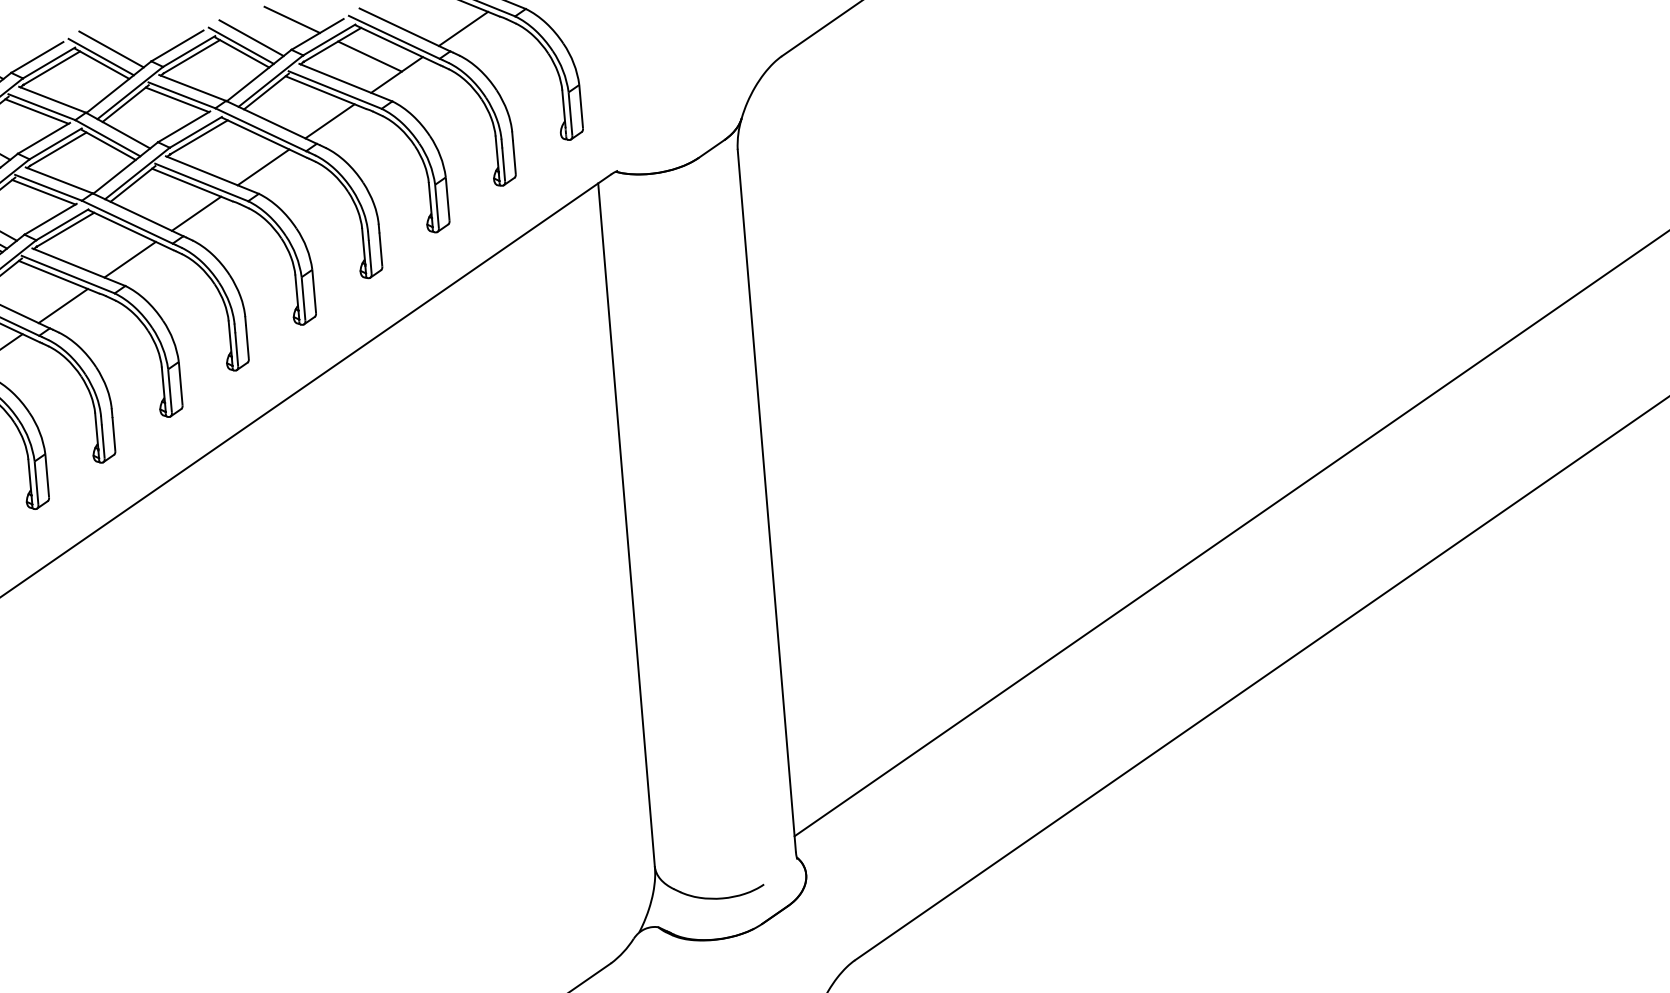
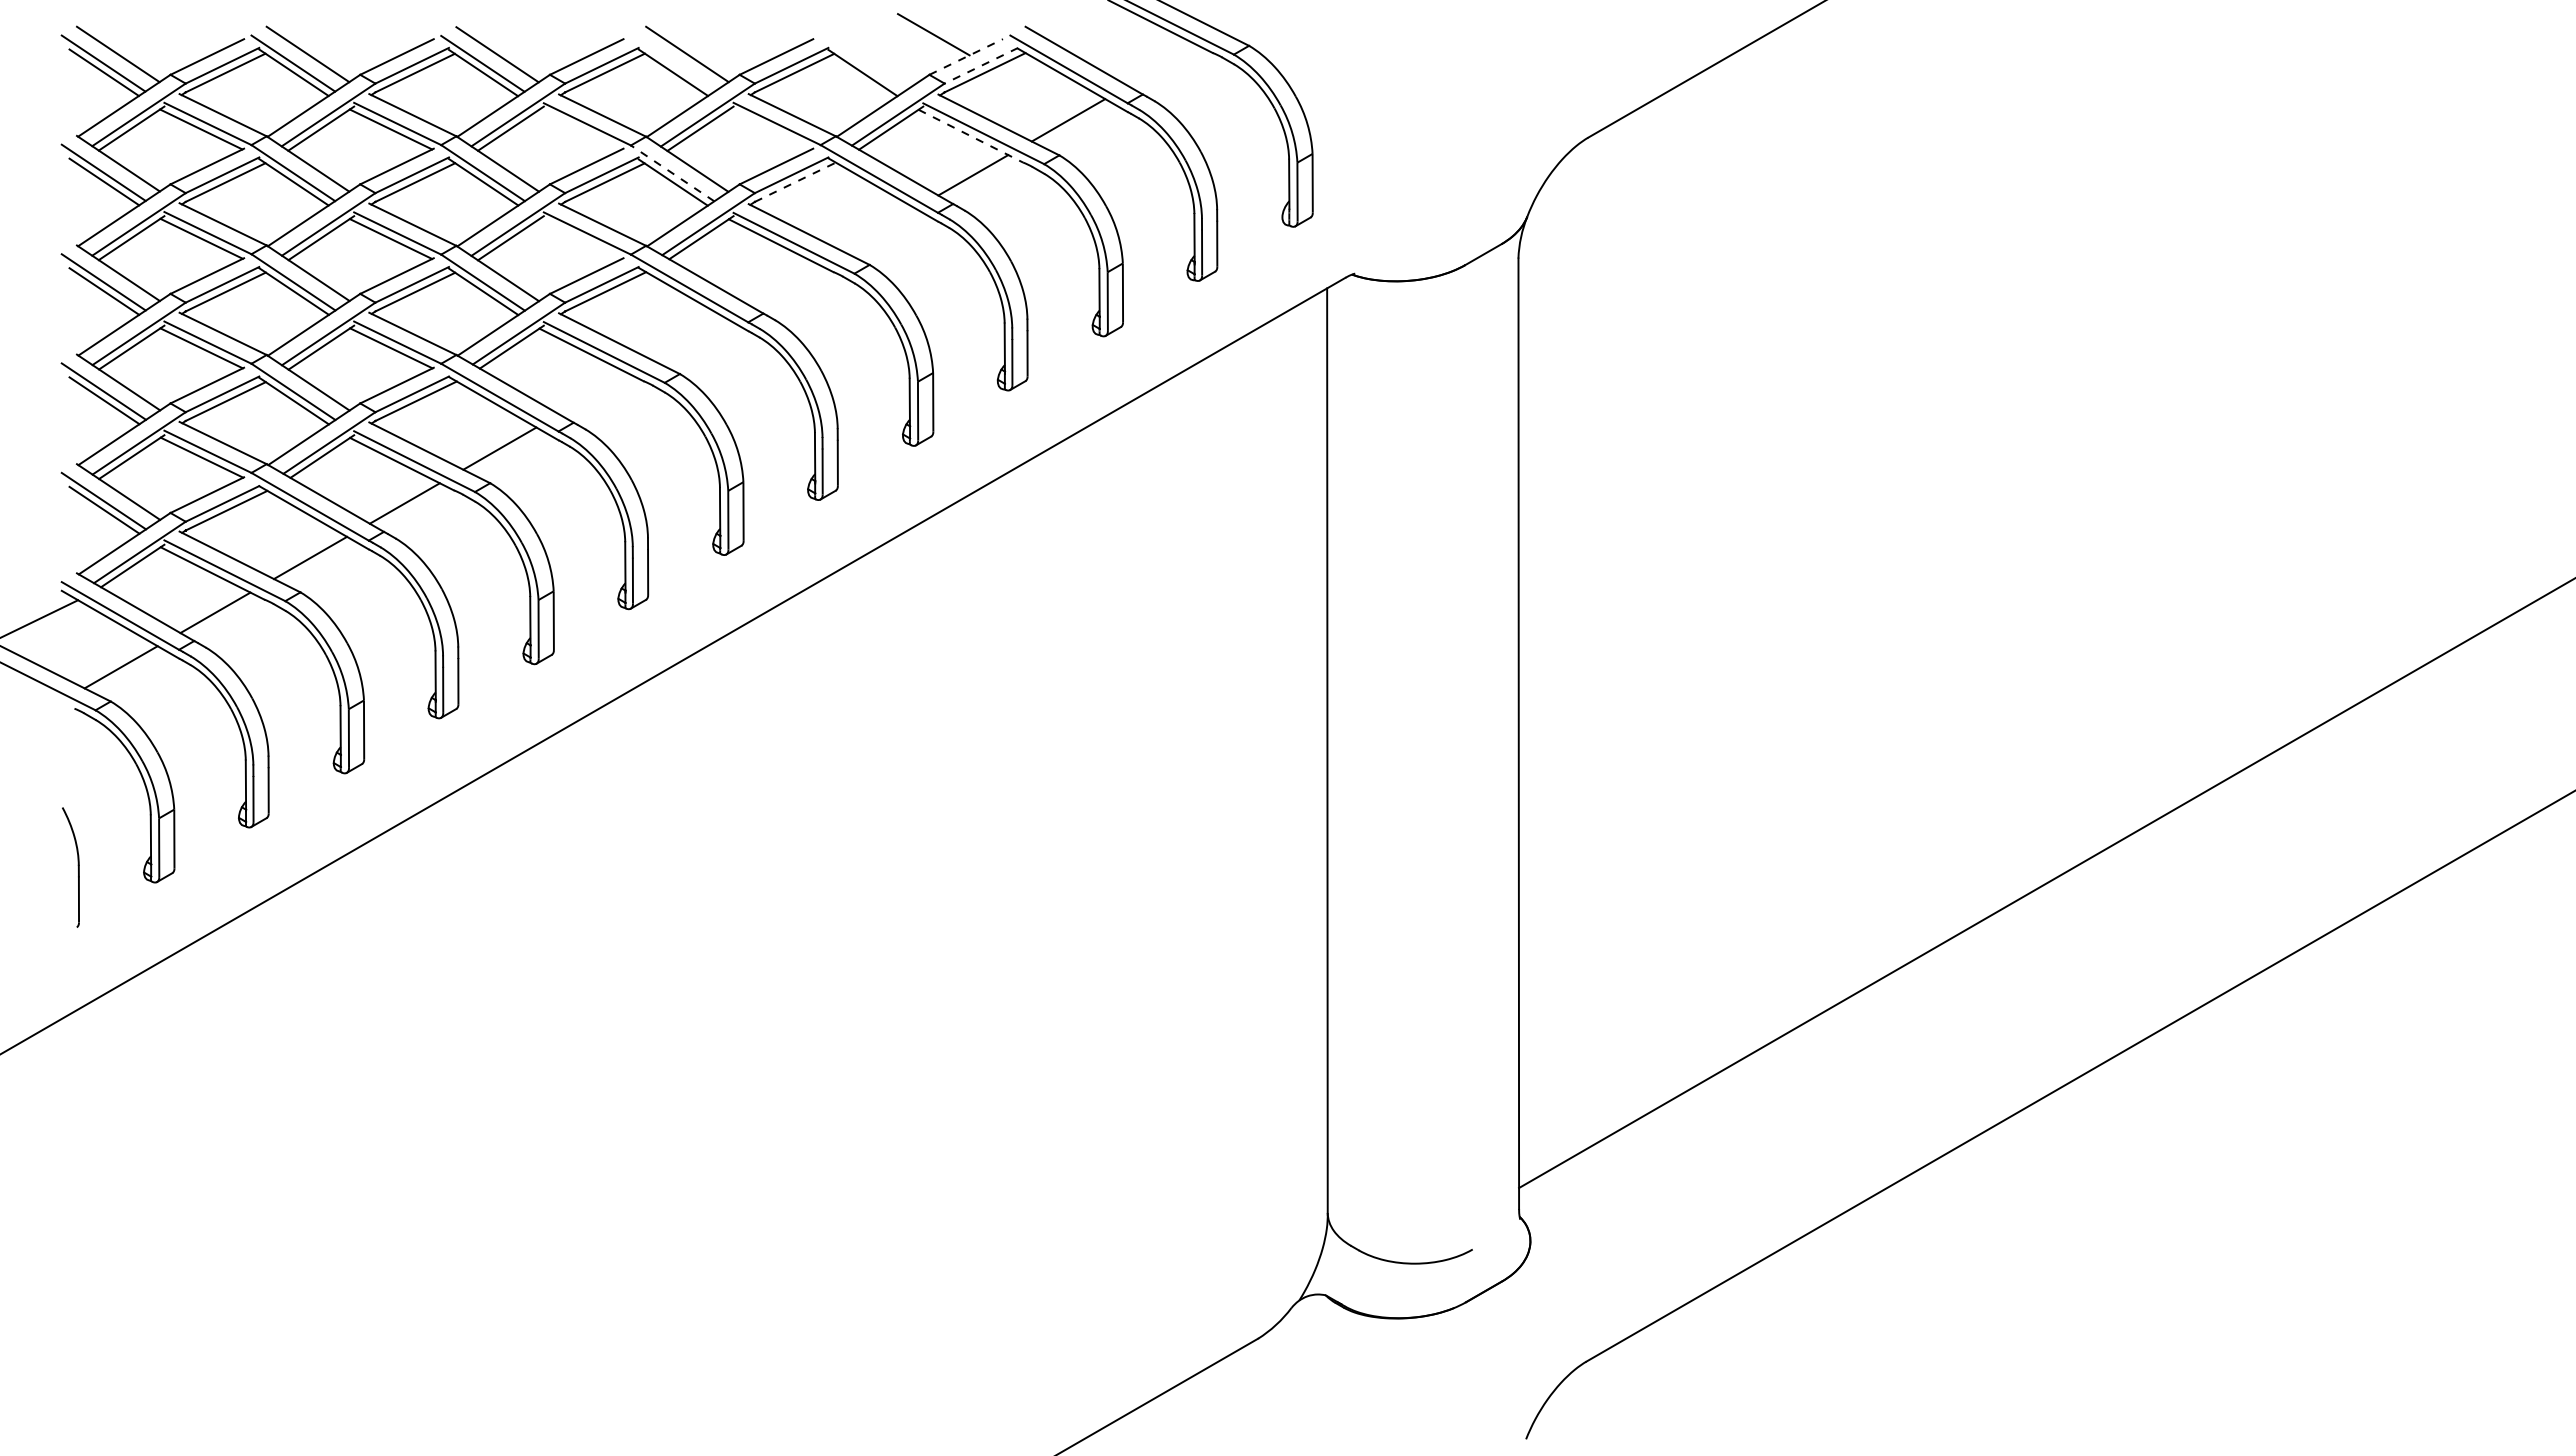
line: (463, 28) -> (1163, 65), removed
line: (317, 34) -> (966, 57), solid -> dashed
line: (251, 38) -> (876, 54), removed
line: (329, 39) -> (981, 65), solid -> dashed
line: (241, 45) -> (862, 63), removed
line: (370, 56) -> (1034, 92), removed
line: (101, 57) -> (672, 63), removed
line: (325, 92) -> (970, 136), solid -> dashed
line: (177, 99) -> (770, 129), removed
line: (37, 111) -> (580, 129), removed
line: (199, 137) -> (795, 182), solid -> dashed
line: (107, 138) -> (672, 173), solid -> dashed
line: (263, 167) -> (878, 229), removed
line: (43, 192) -> (580, 239), removed
line: (196, 213) -> (783, 284), removed
line: (129, 259) -> (688, 339), removed
line: (63, 305) -> (594, 393), removed

